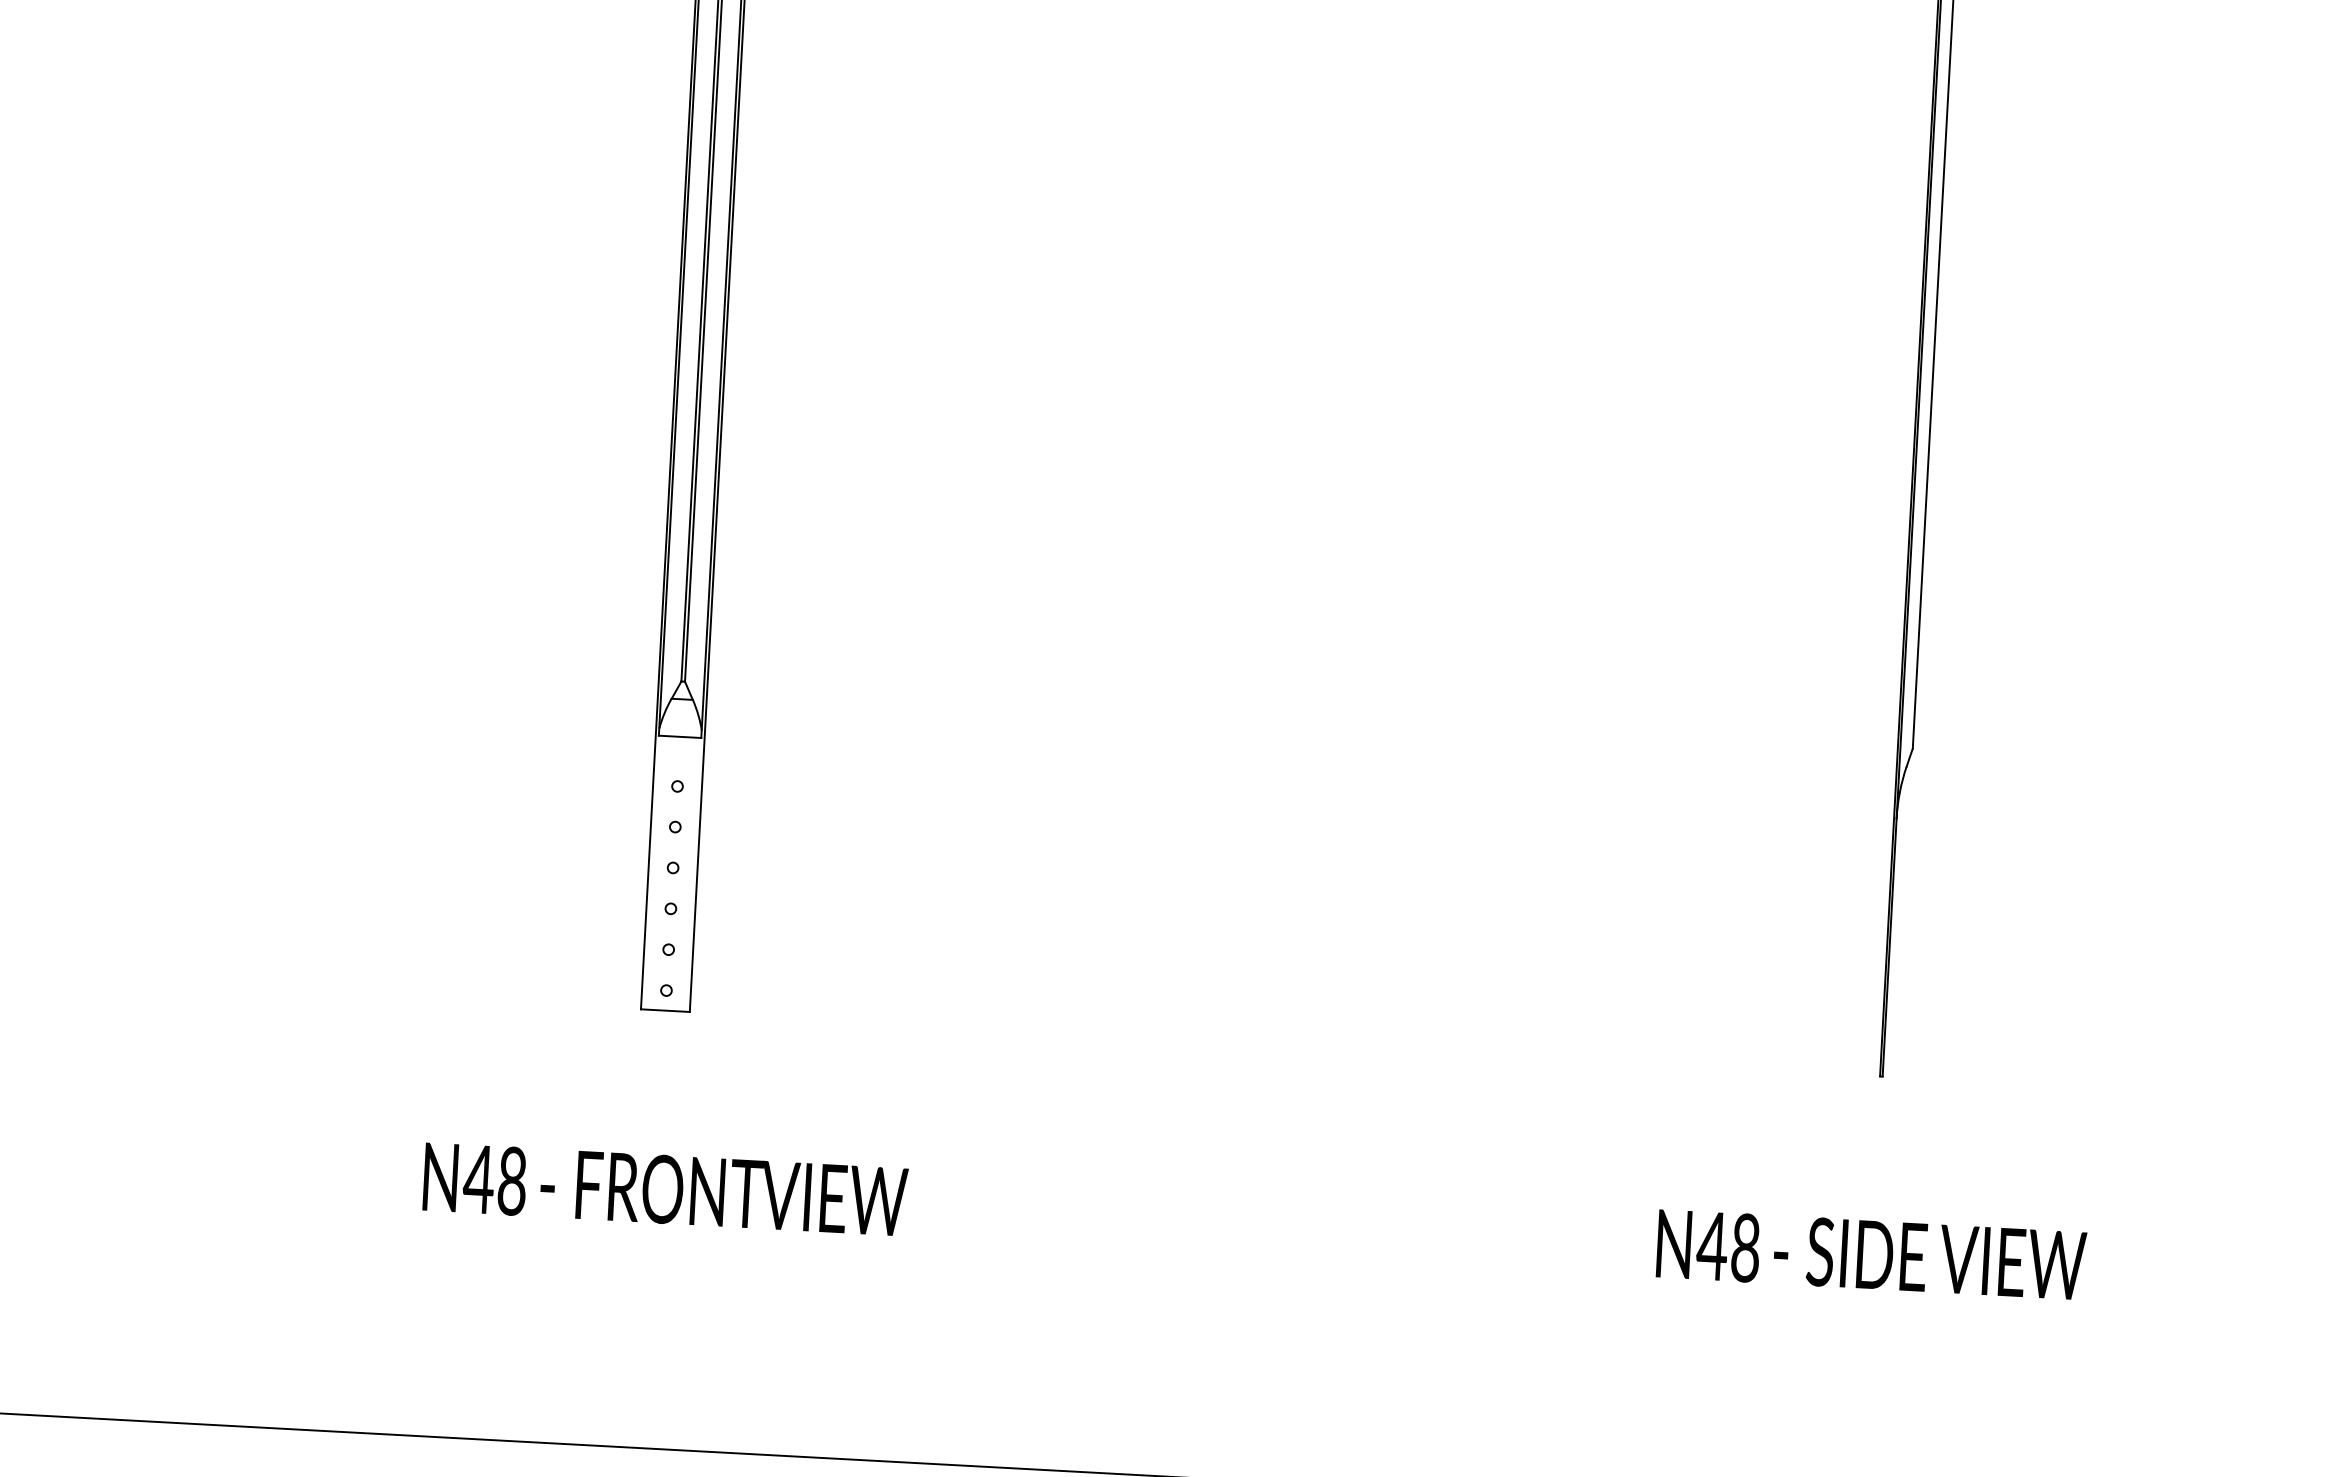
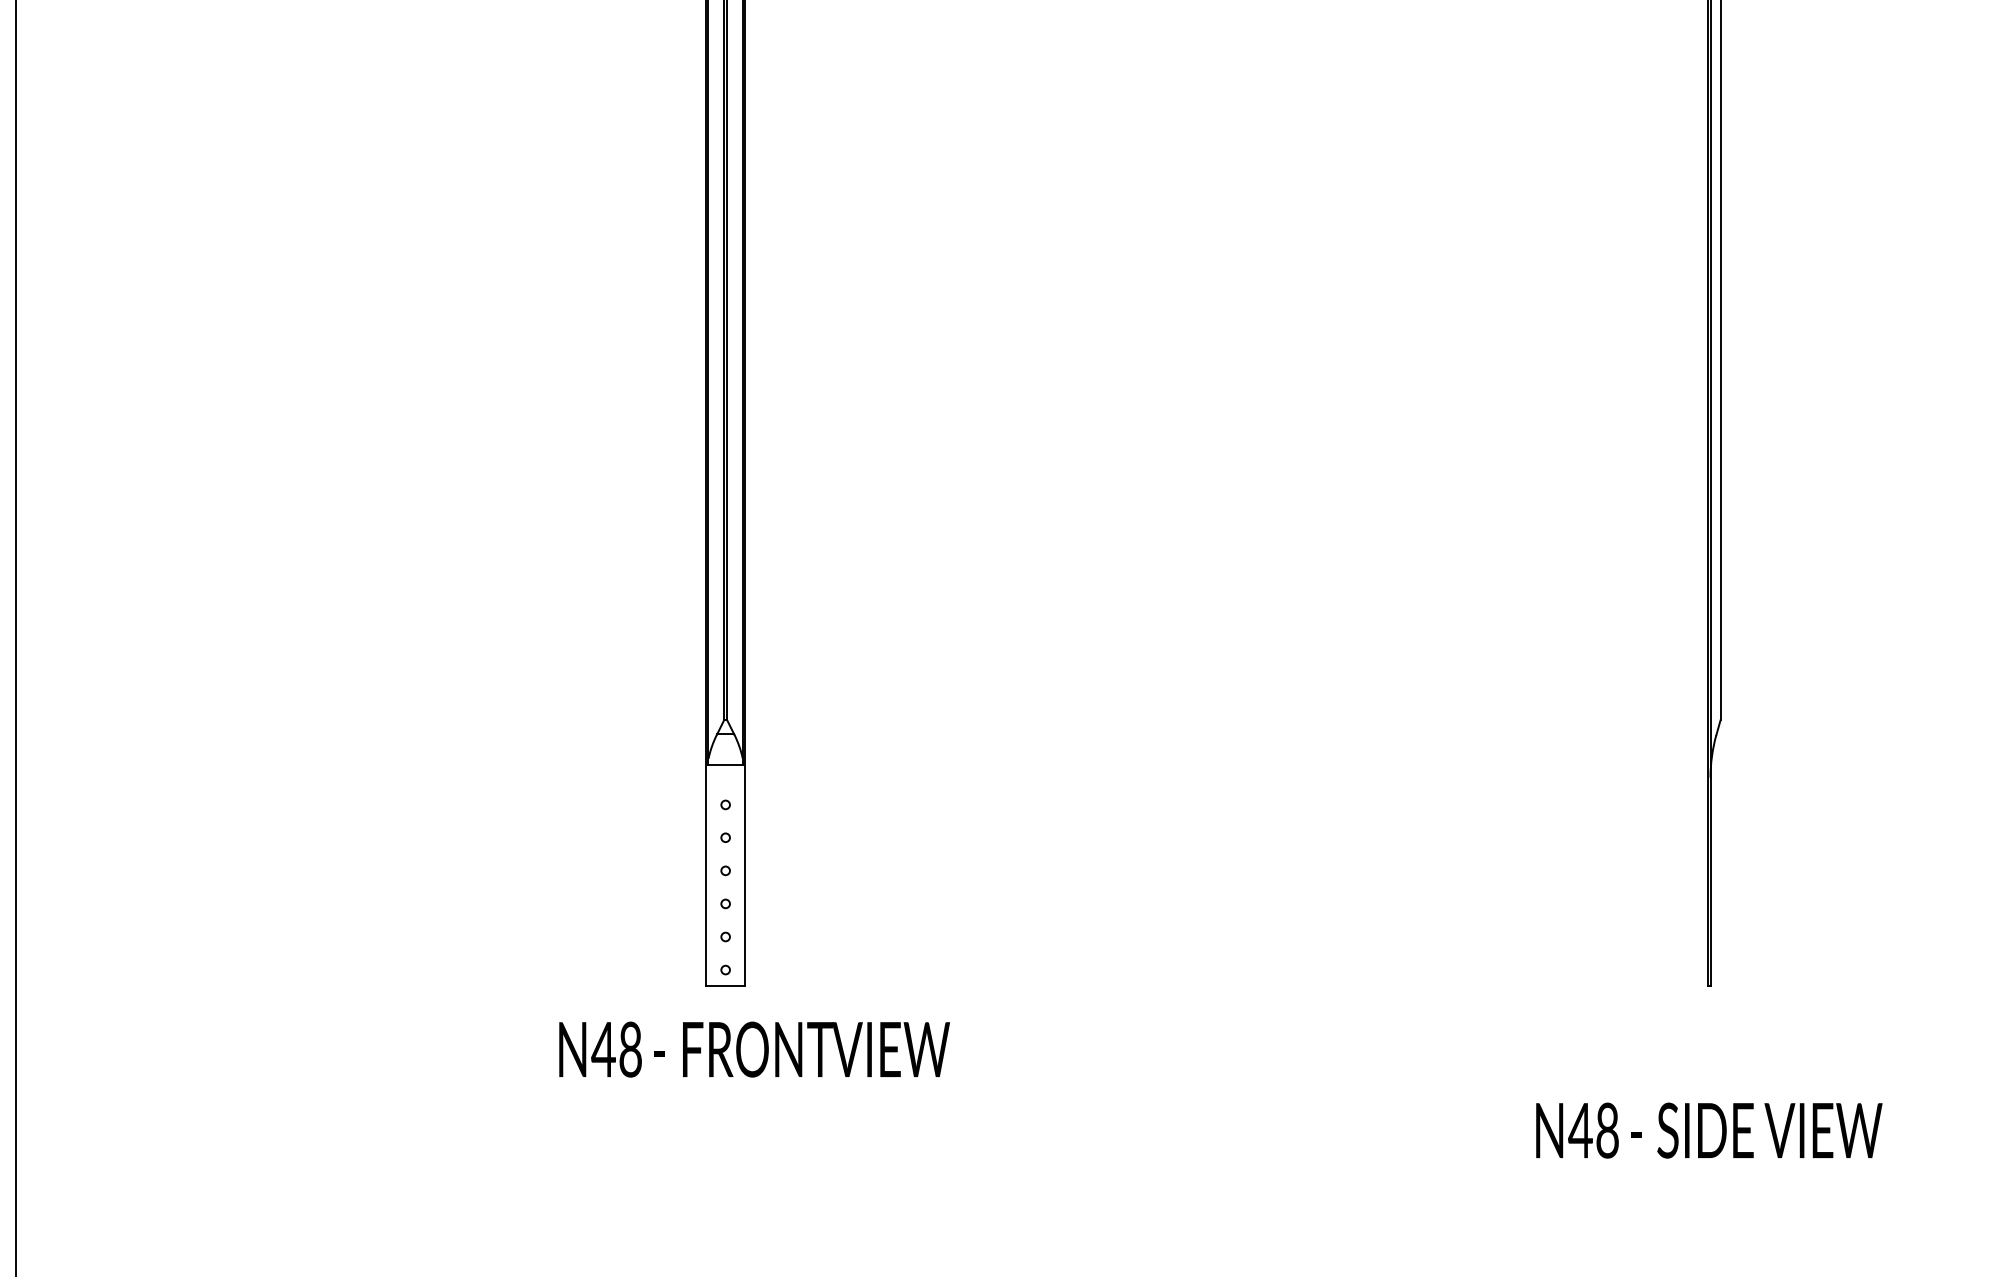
text: (665, 1189) -> (754, 1049), moved

